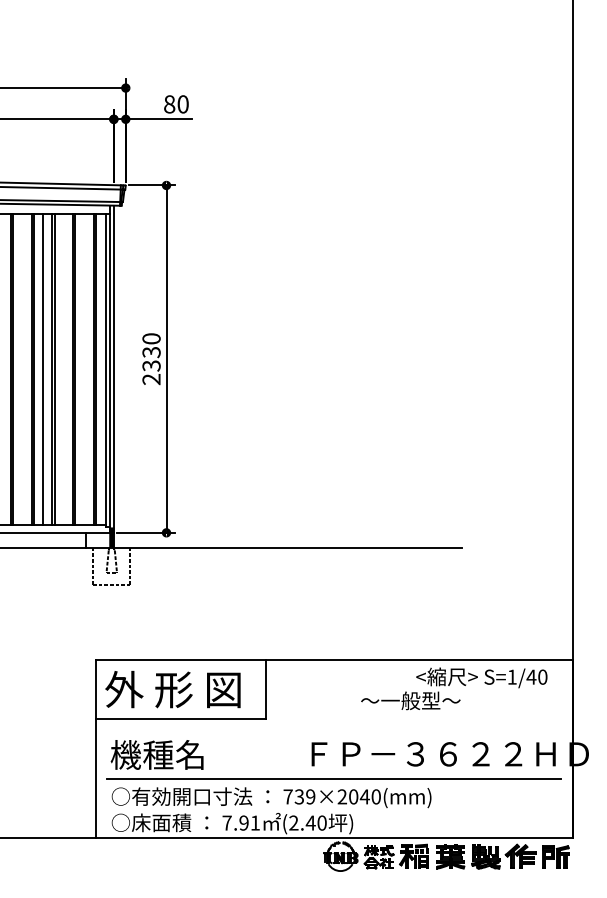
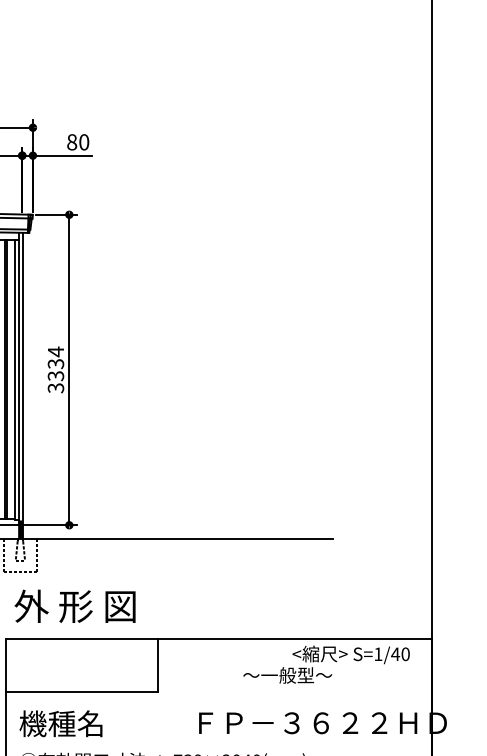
text: (151, 358) -> (55, 369), 2330 -> 3334
text: (172, 689) -> (74, 606), moved
line: (333, 778) -> (218, 744), removed

